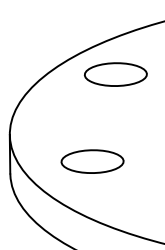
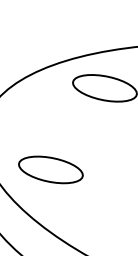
part: (92, 161) -> (50, 169), moved

